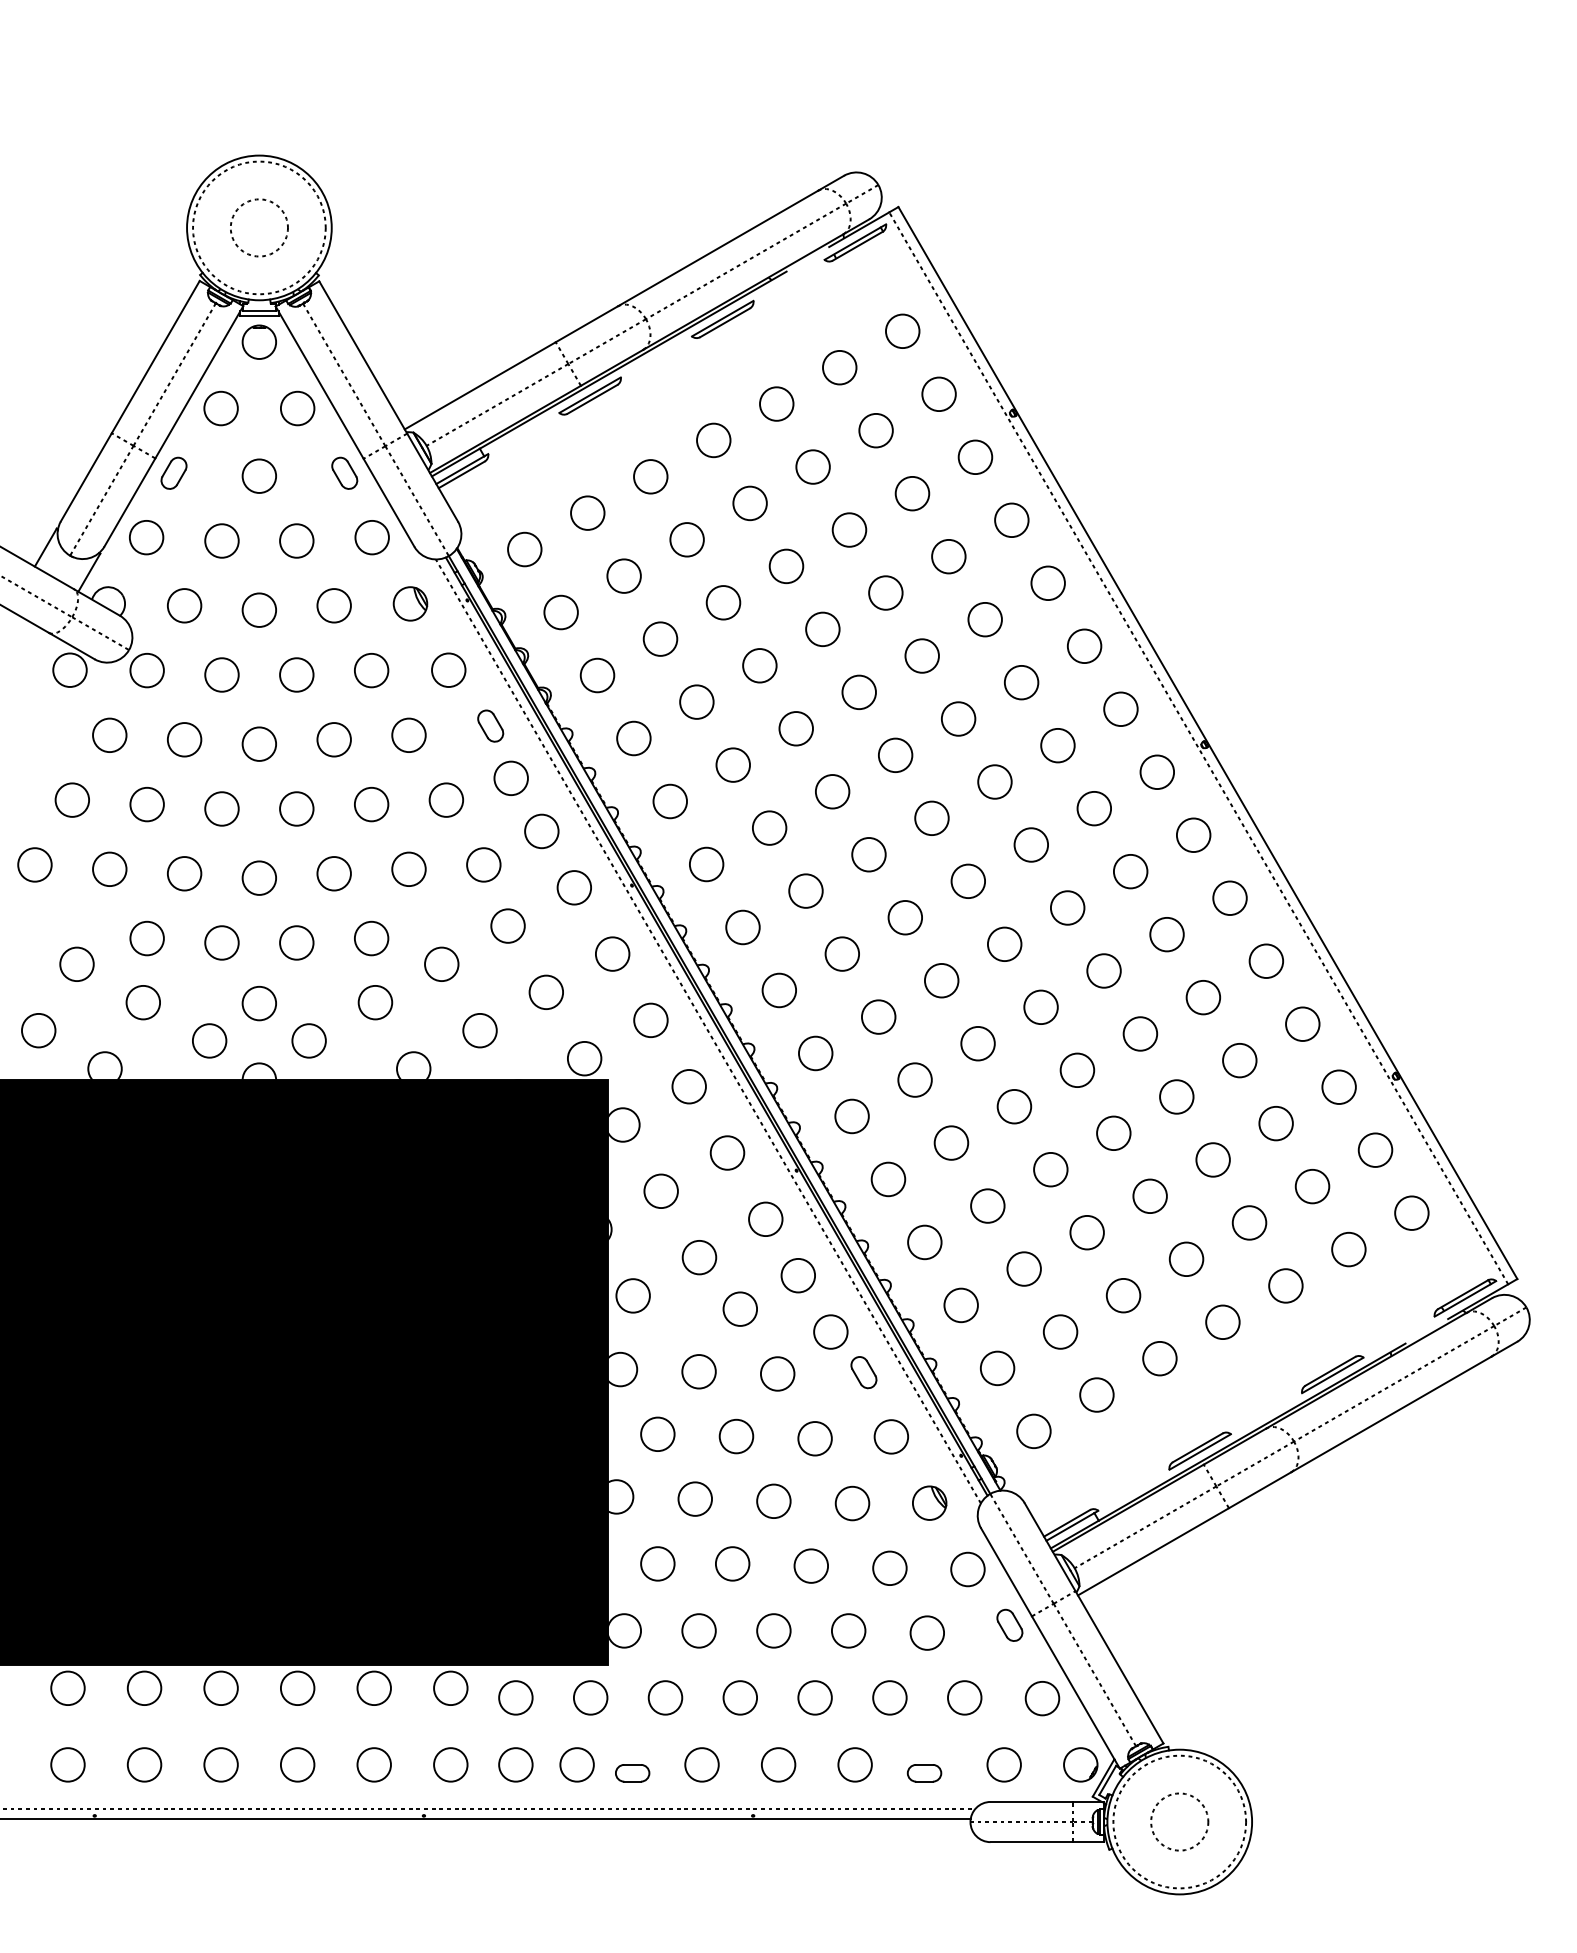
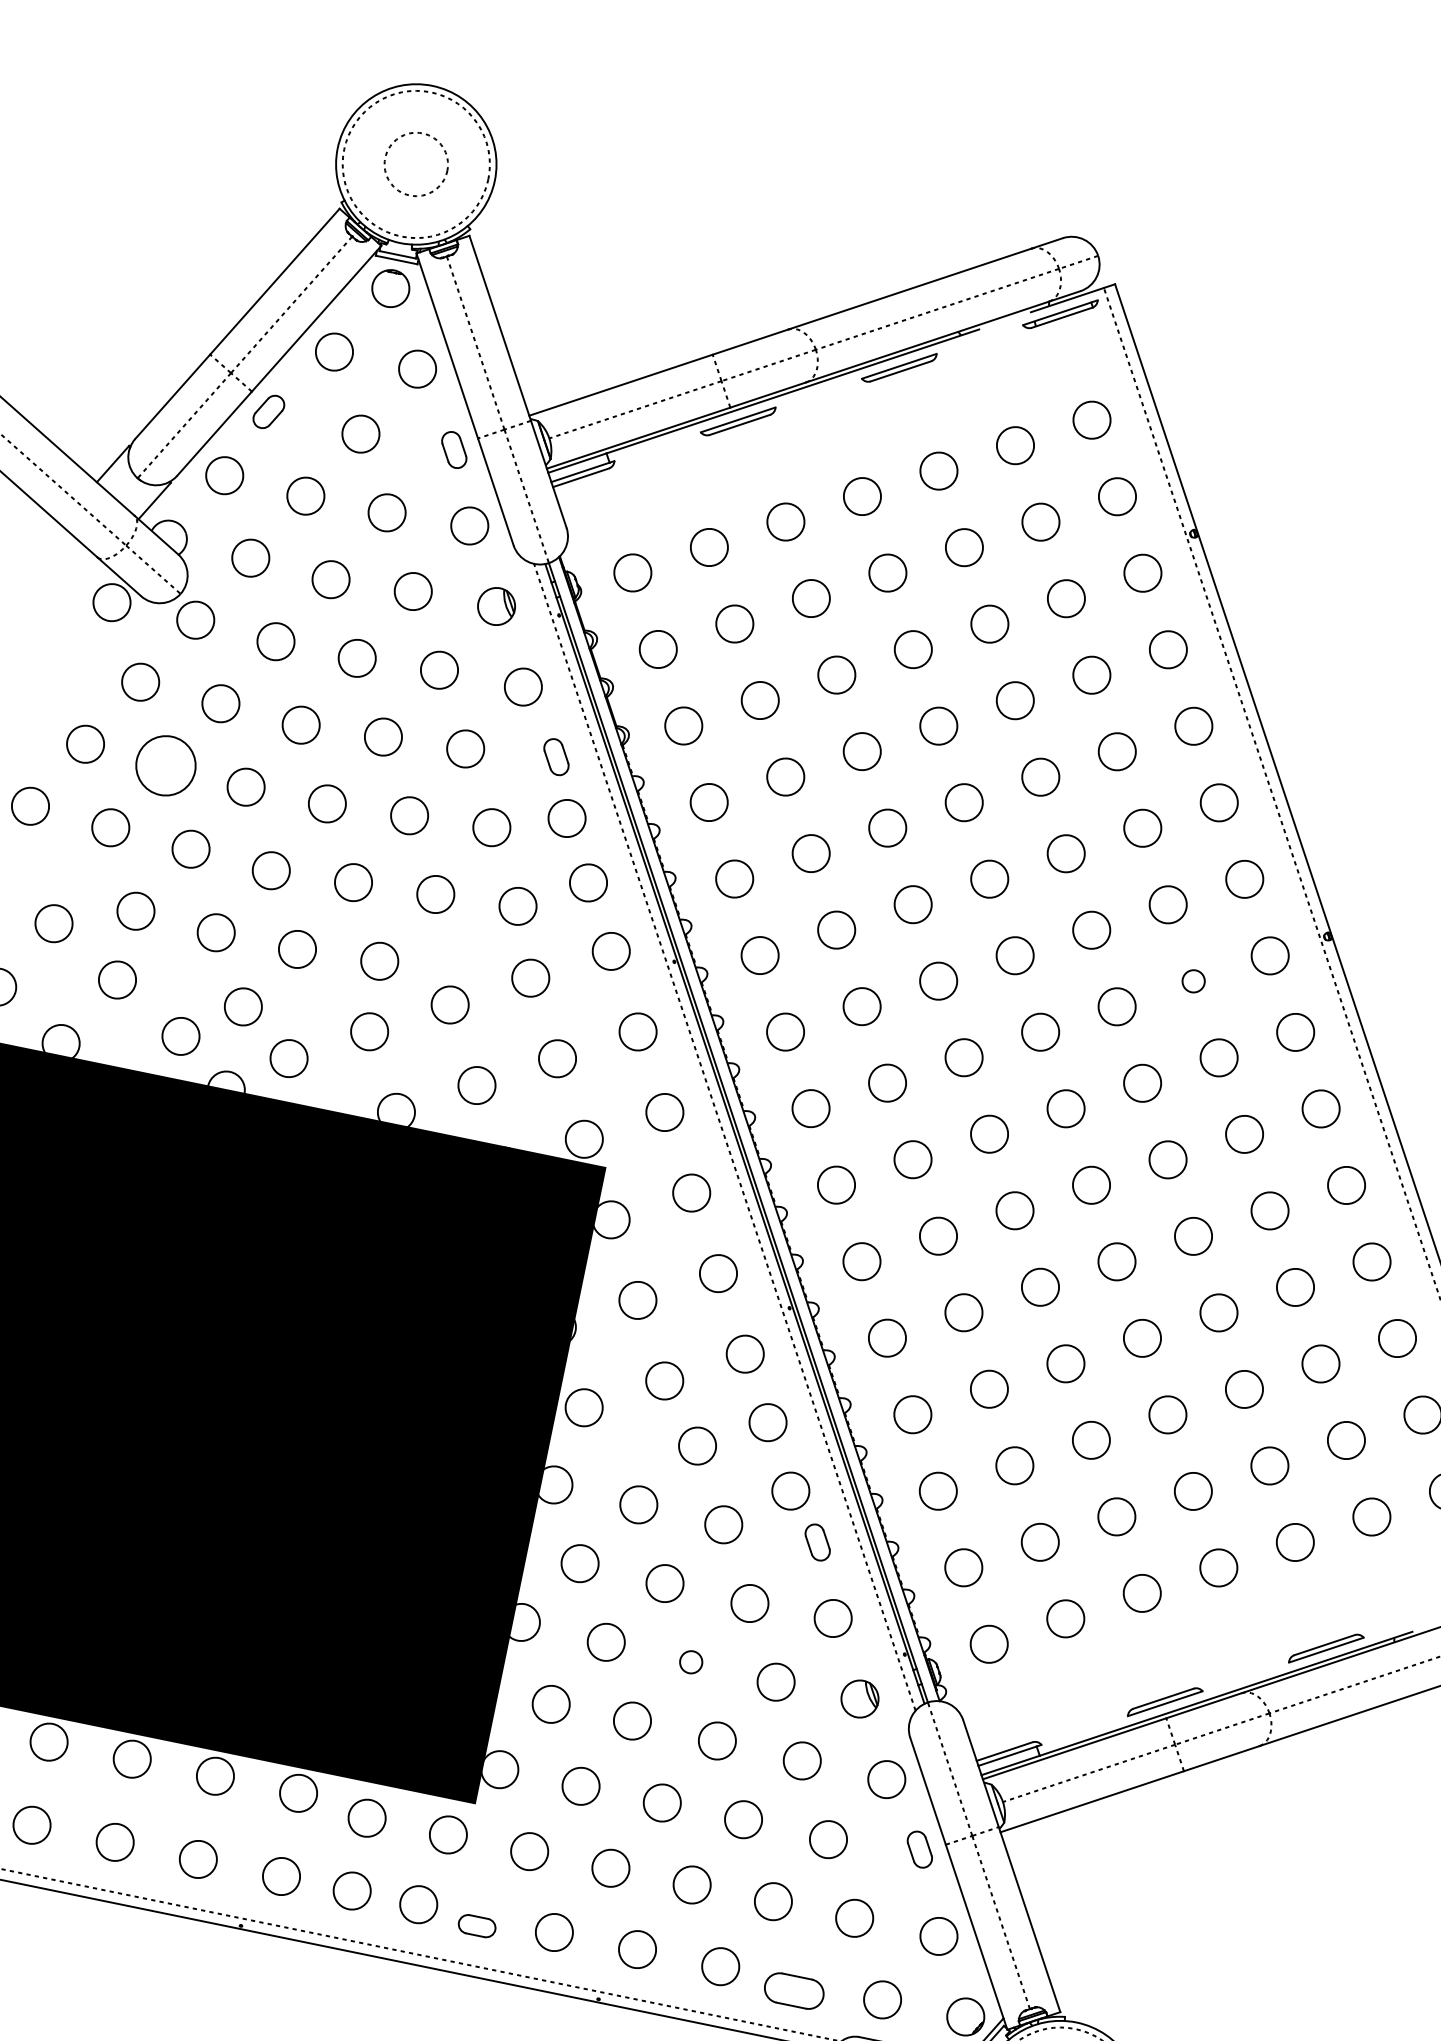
circle: (146, 804) -> (165, 765), size x1.6
circle: (1094, 808) -> (1193, 981), size x0.6
circle: (773, 1501) -> (690, 1662), size x0.6
part: (924, 1773) -> (794, 1991), size x1.6

